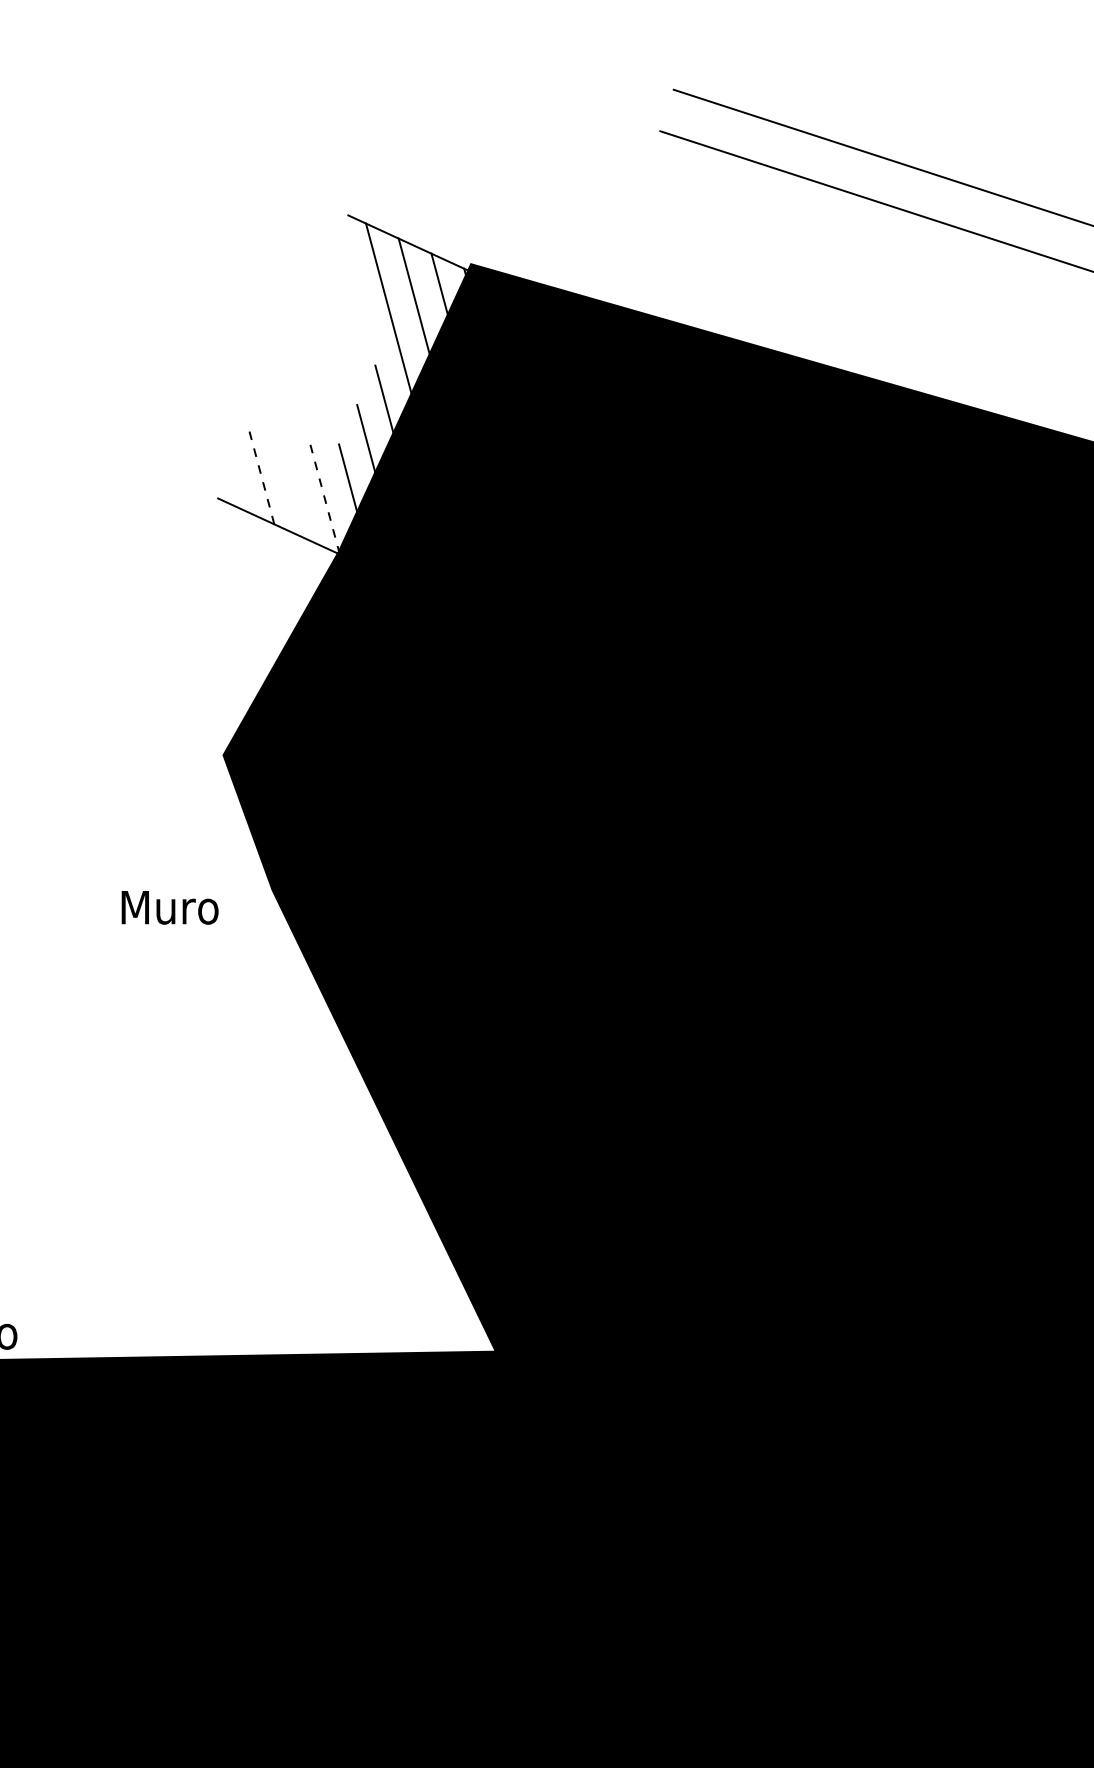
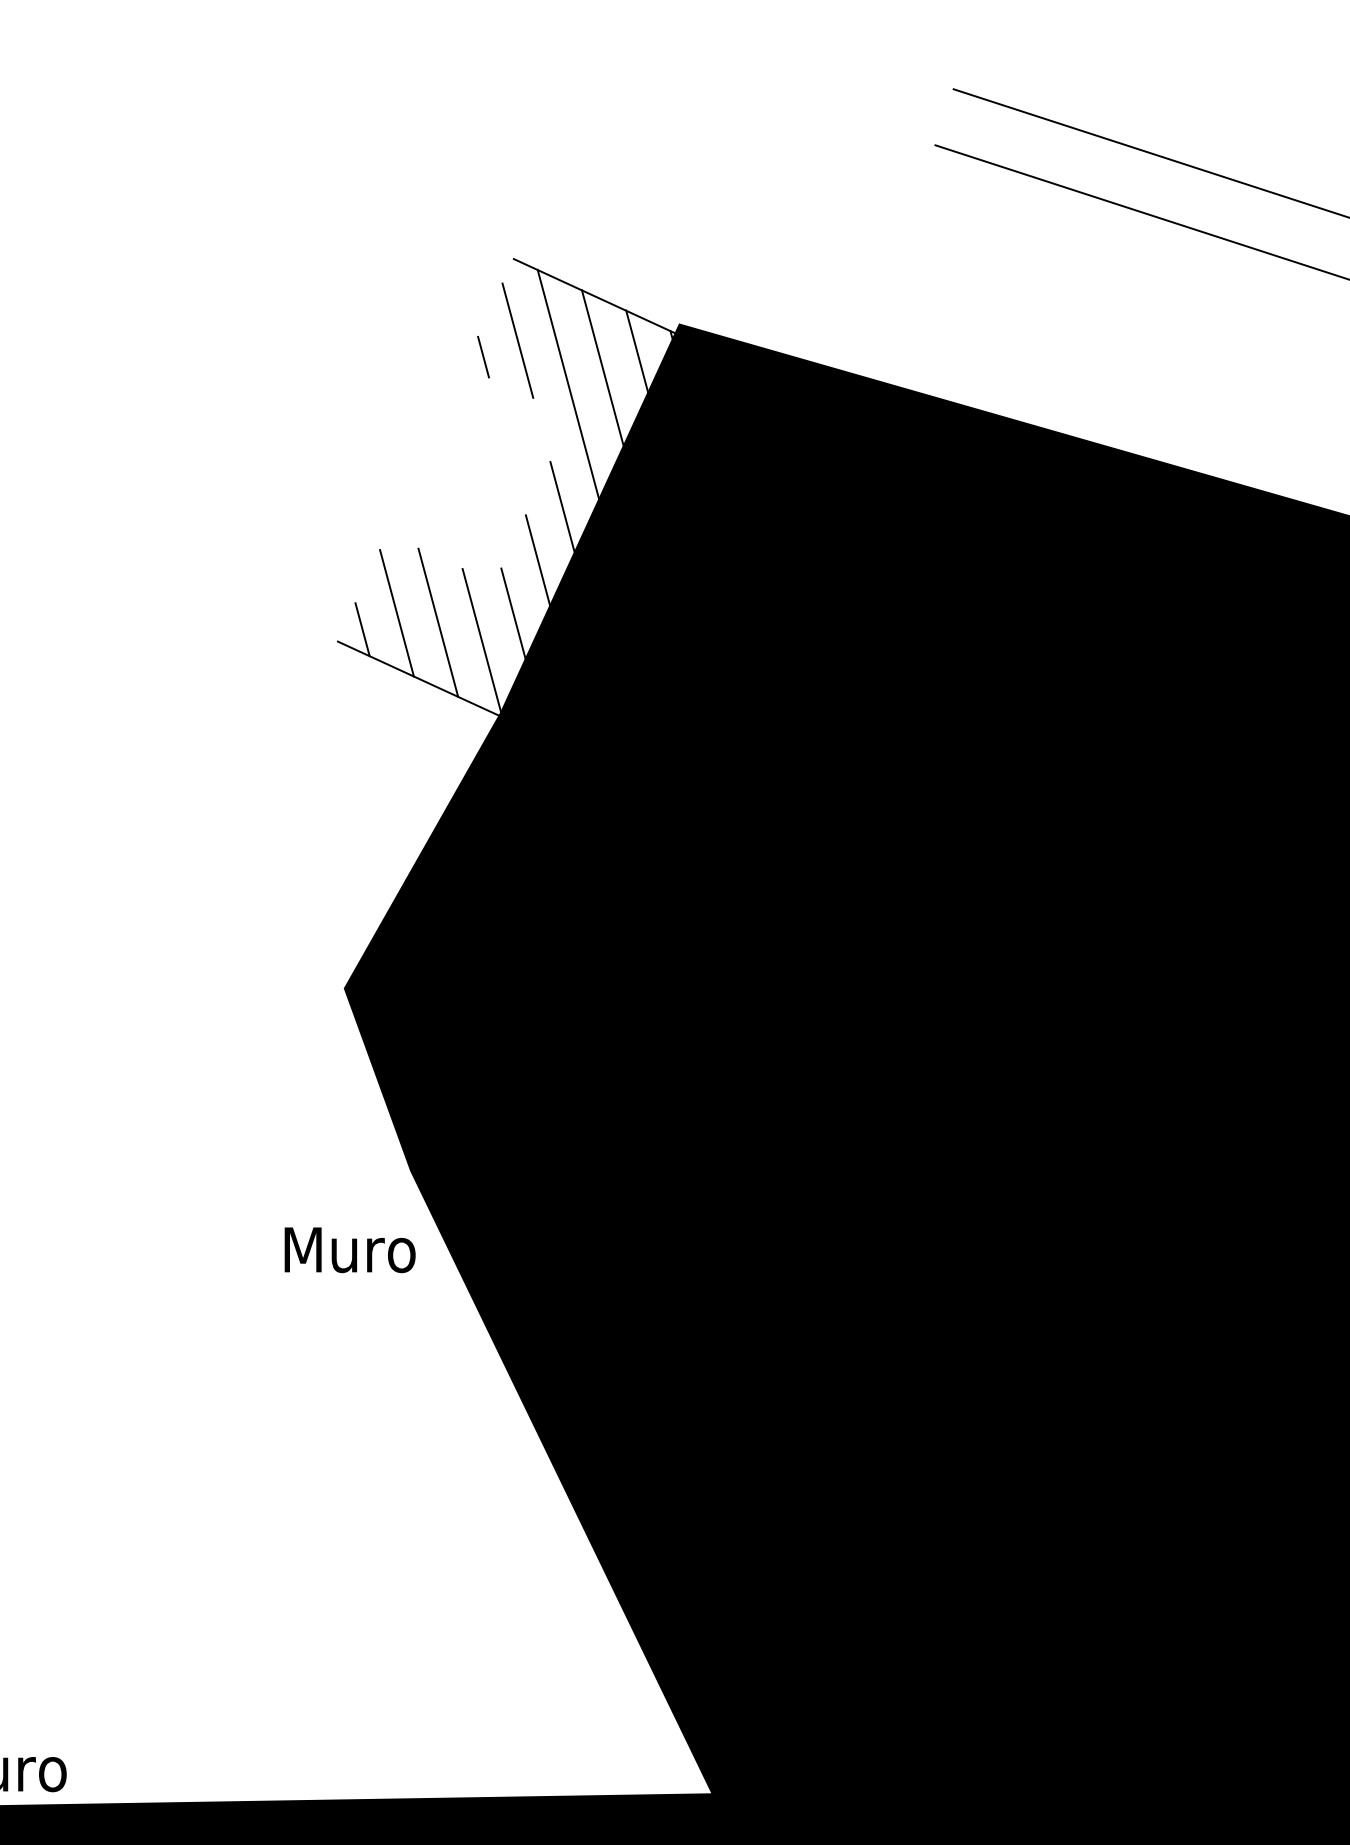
line: (351, 275) -> (518, 340), added
line: (325, 287) -> (483, 356), added
line: (261, 477) -> (396, 613), dashed -> solid
line: (292, 484) -> (438, 622), added
line: (236, 489) -> (362, 629), added
line: (325, 499) -> (483, 642), dashed -> solid
text: (169, 907) -> (349, 1249), moved

